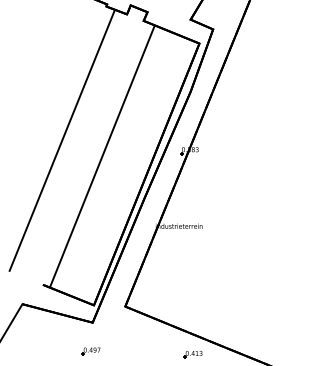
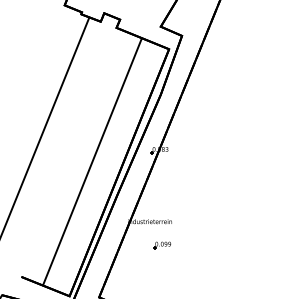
line: (102, 156) -> (92, 161), moved
part: (191, 251) -> (161, 245), added

